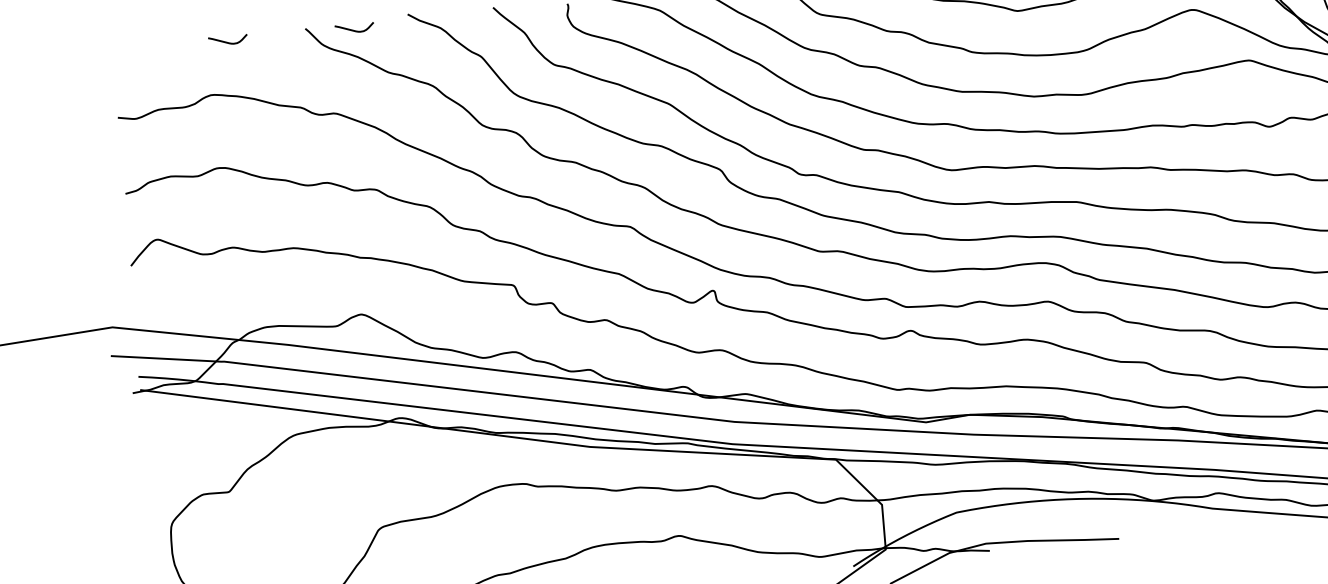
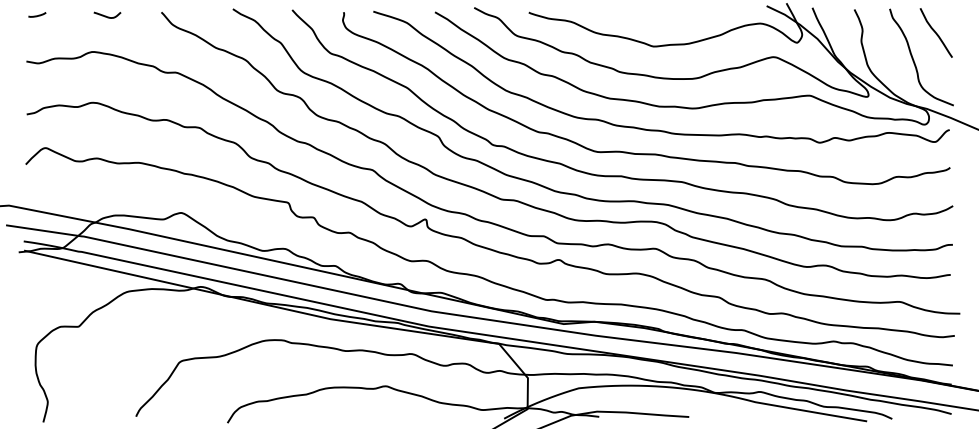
curve: (353, 28) -> (194, 15), removed
curve: (128, 48) -> (38, 14), added

